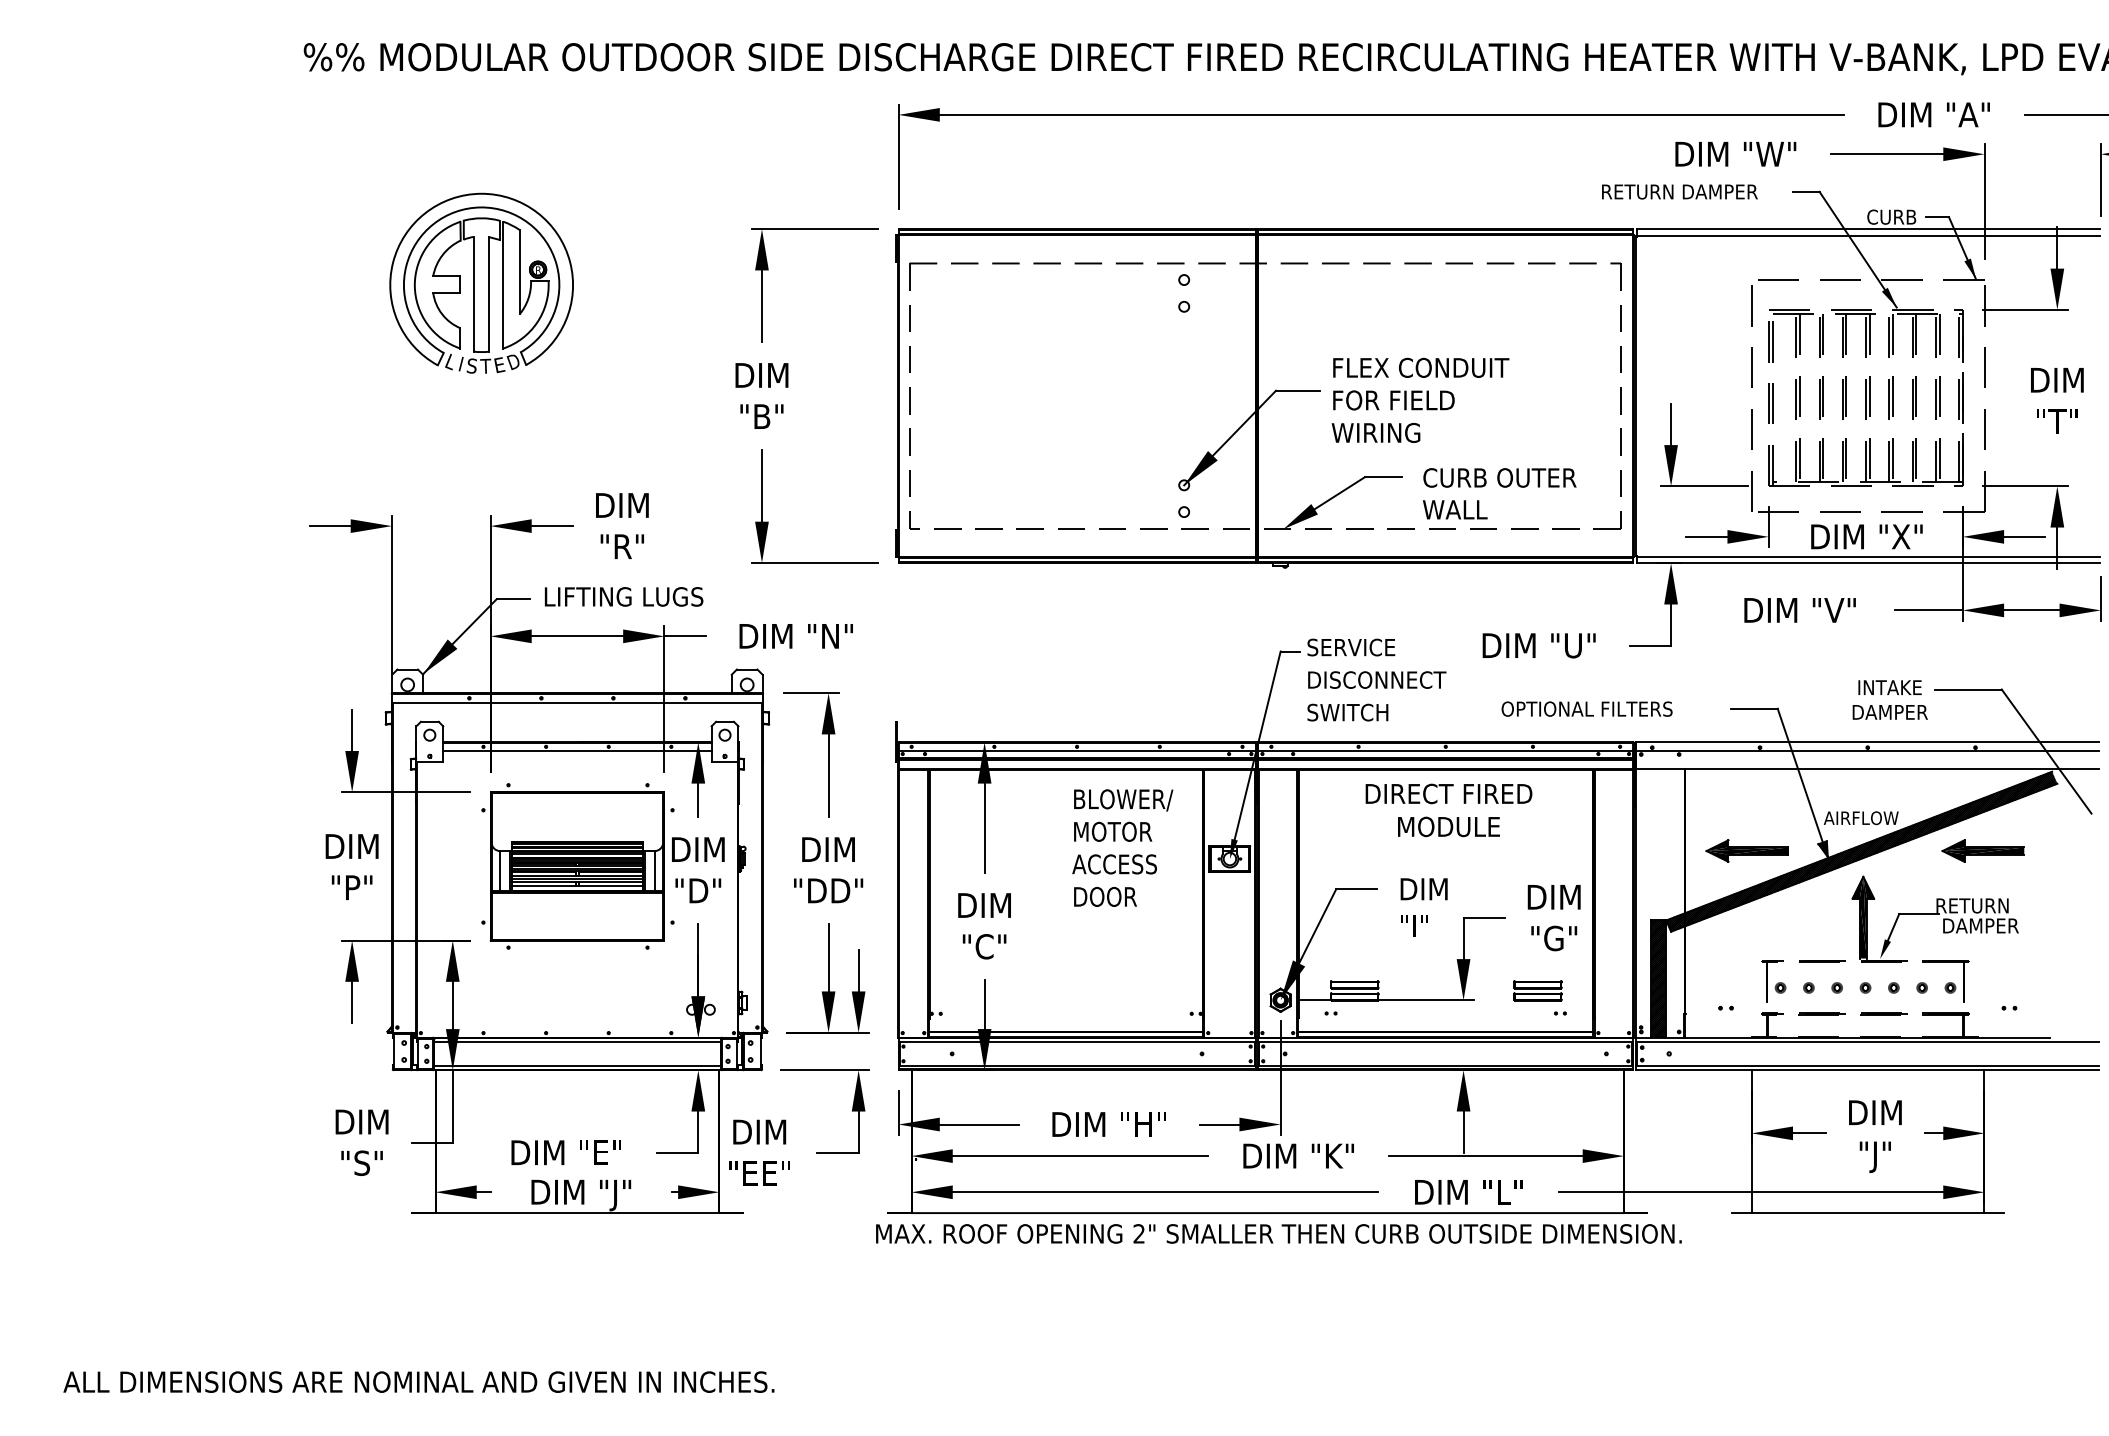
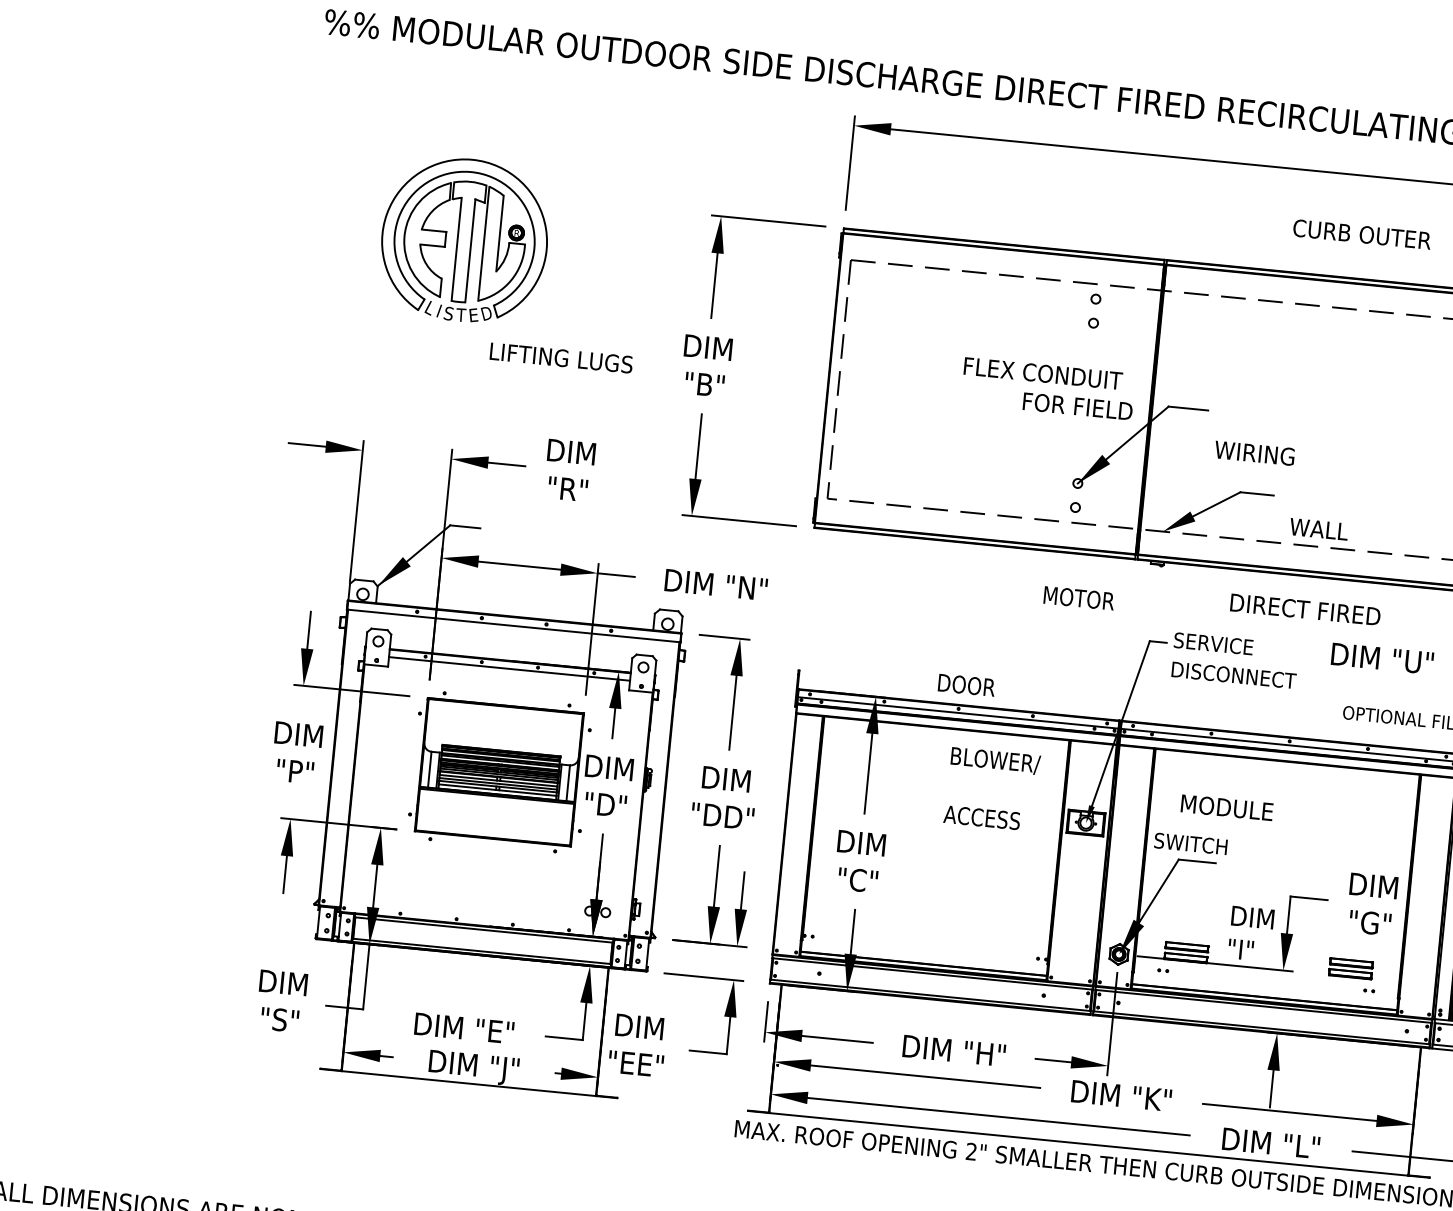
text: (1421, 367) -> (1043, 373), moved
text: (1393, 400) -> (1077, 406), moved
text: (1499, 477) -> (1361, 234), moved
text: (623, 596) -> (560, 357), moved
text: (1347, 712) -> (1190, 843), moved
text: (1448, 793) -> (1305, 609), moved
text: (1448, 826) -> (1226, 807), moved
text: (1113, 831) -> (1079, 598), moved
text: (1105, 896) -> (966, 684), moved
text: (1423, 907) -> (1250, 933), moved

